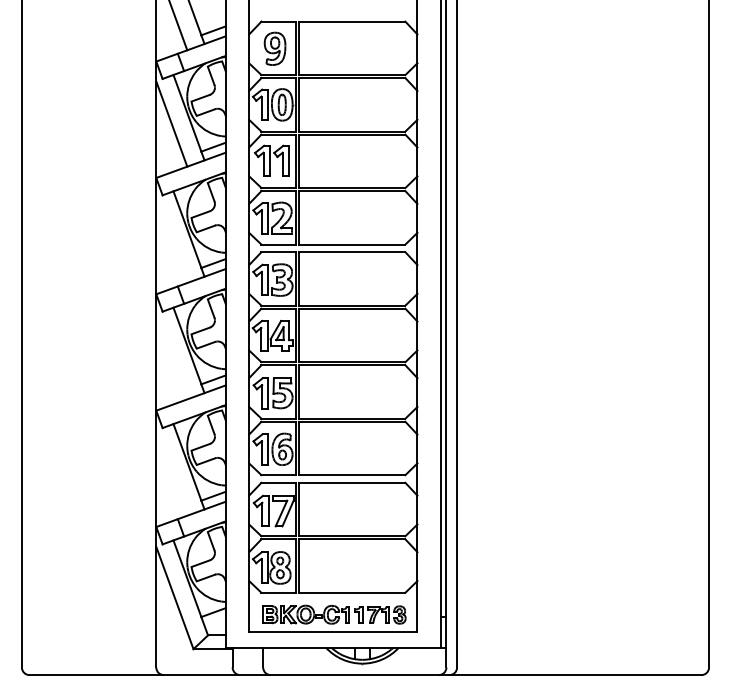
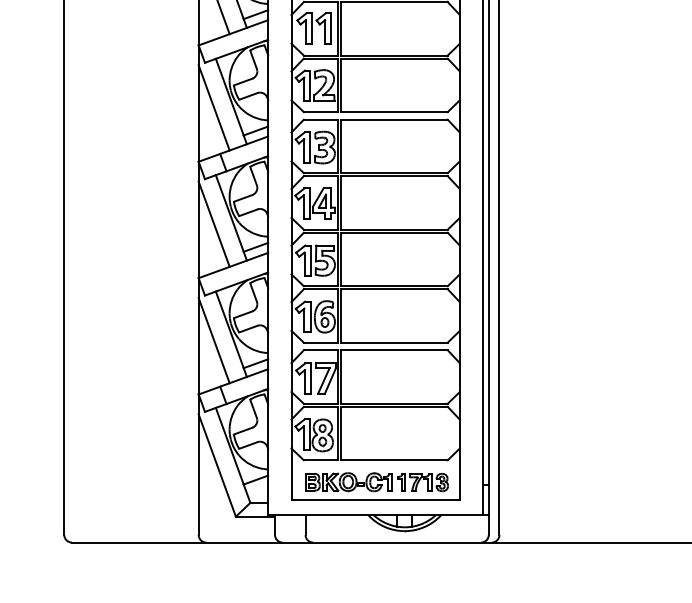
line: (171, 240) -> (213, 107), added
line: (171, 356) -> (213, 223), added
line: (171, 472) -> (213, 339), added

